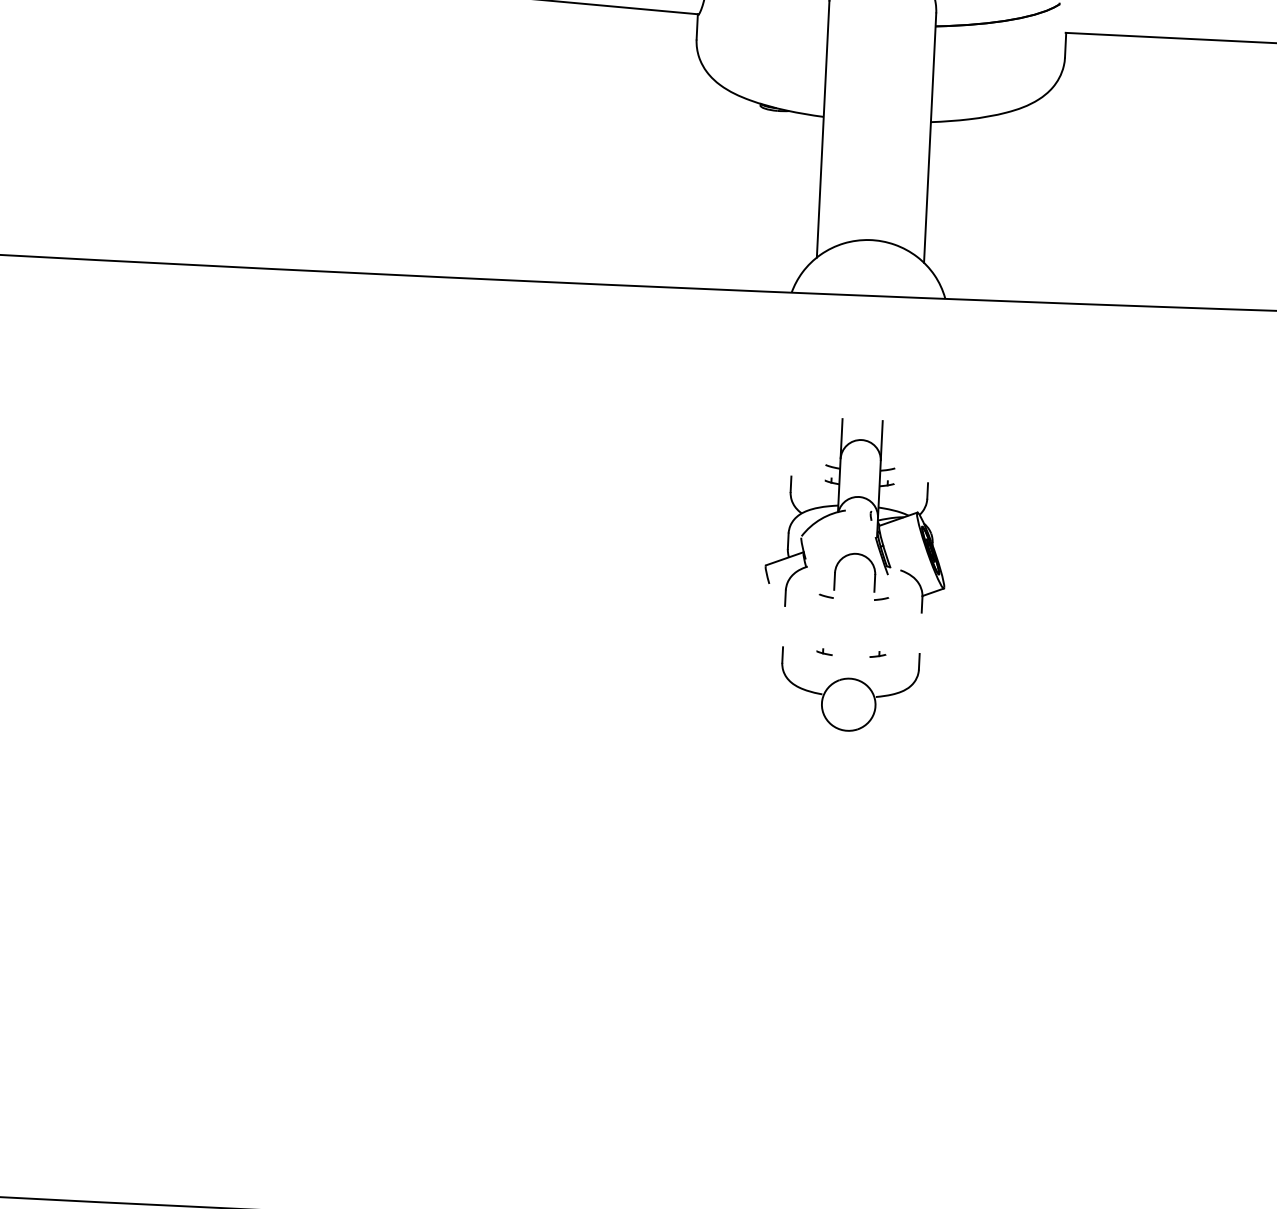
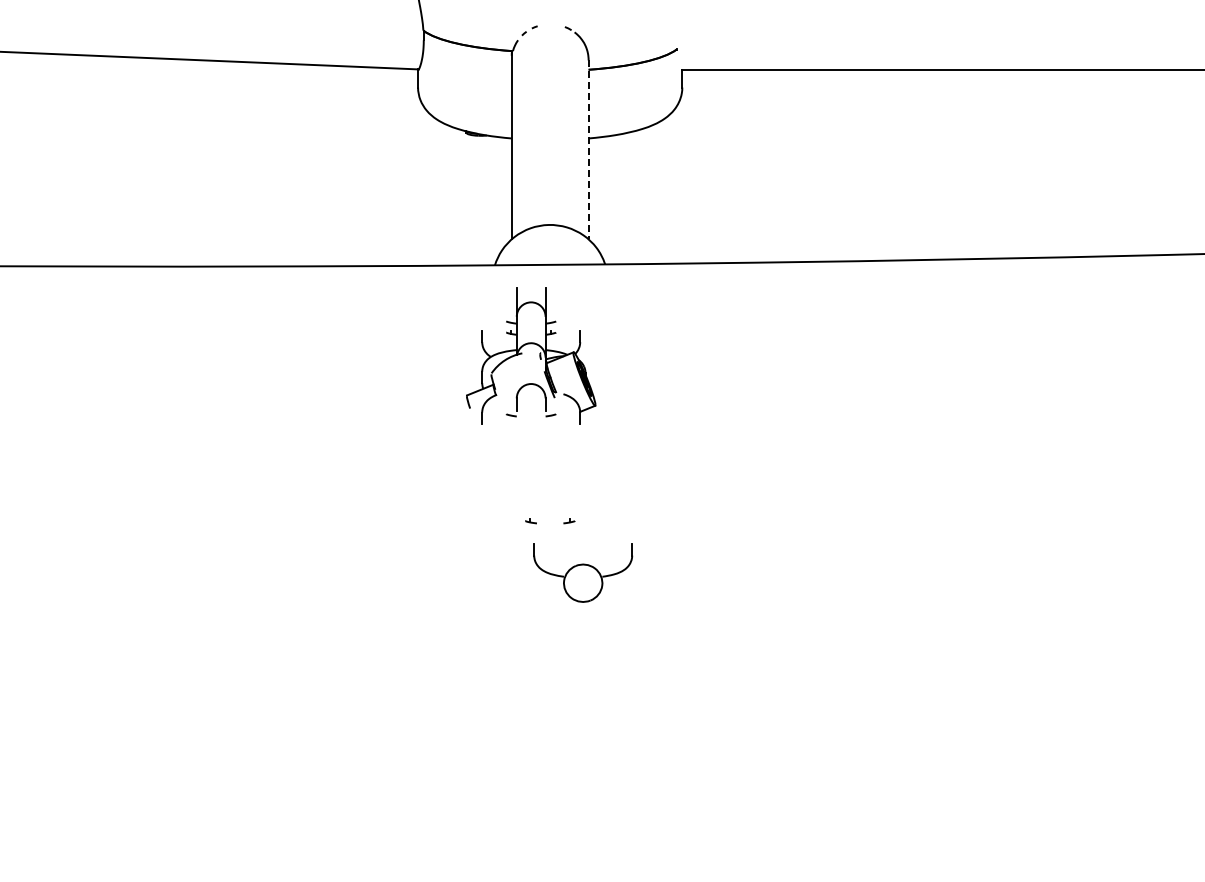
line: (929, 138) -> (588, 150), solid -> dashed
part: (869, 514) -> (539, 355), moved
part: (849, 689) -> (583, 572), moved

